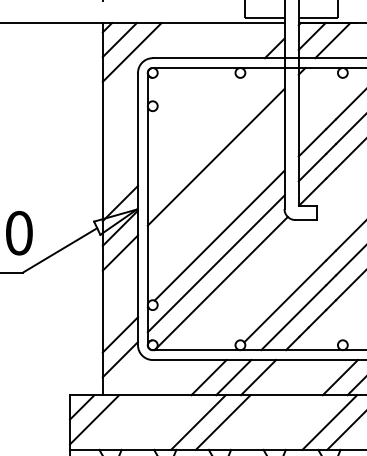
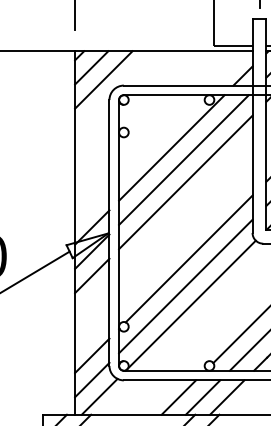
line: (201, 122) -> (171, 148), added
line: (213, 134) -> (183, 160), added
line: (127, 376) -> (99, 396), added

